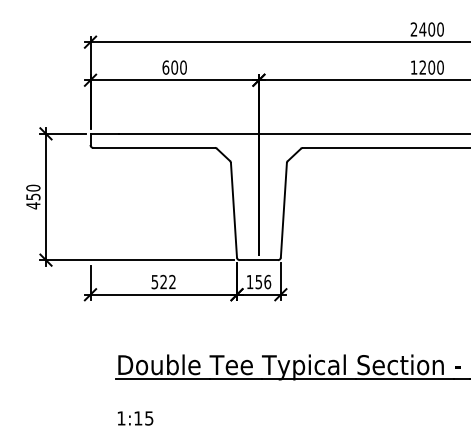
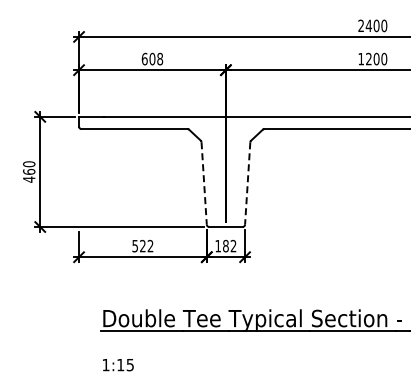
text: (183, 68) -> (160, 59), 600 -> 608
text: (33, 196) -> (29, 171), 450 -> 460
line: (234, 210) -> (204, 183), solid -> dashed
line: (283, 211) -> (247, 184), solid -> dashed
text: (263, 281) -> (229, 245), 156 -> 182

